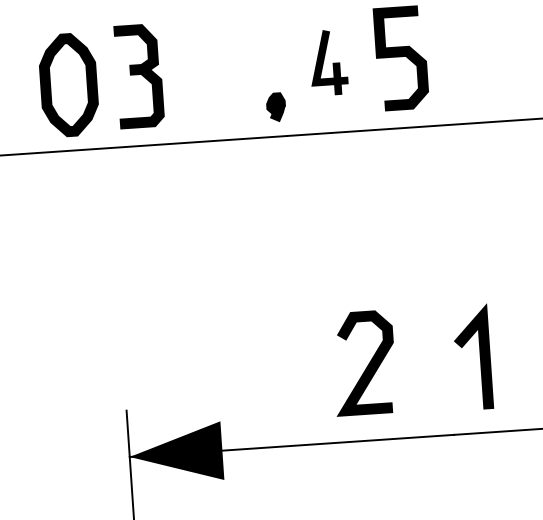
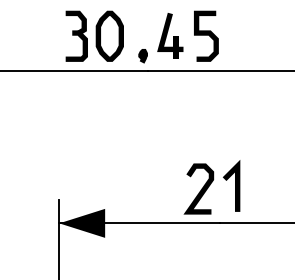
part: (328, 61) -> (170, 35), size x1.43
part: (68, 83) -> (109, 35), moved
curve: (367, 365) -> (200, 190), moved

